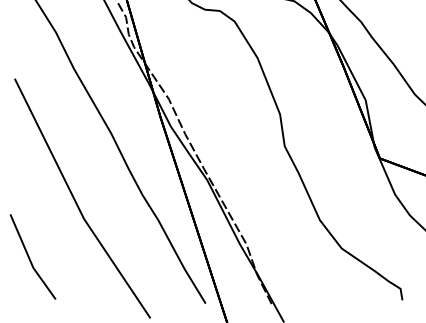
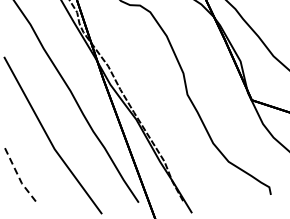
line: (30, 260) -> (19, 178), solid -> dashed

